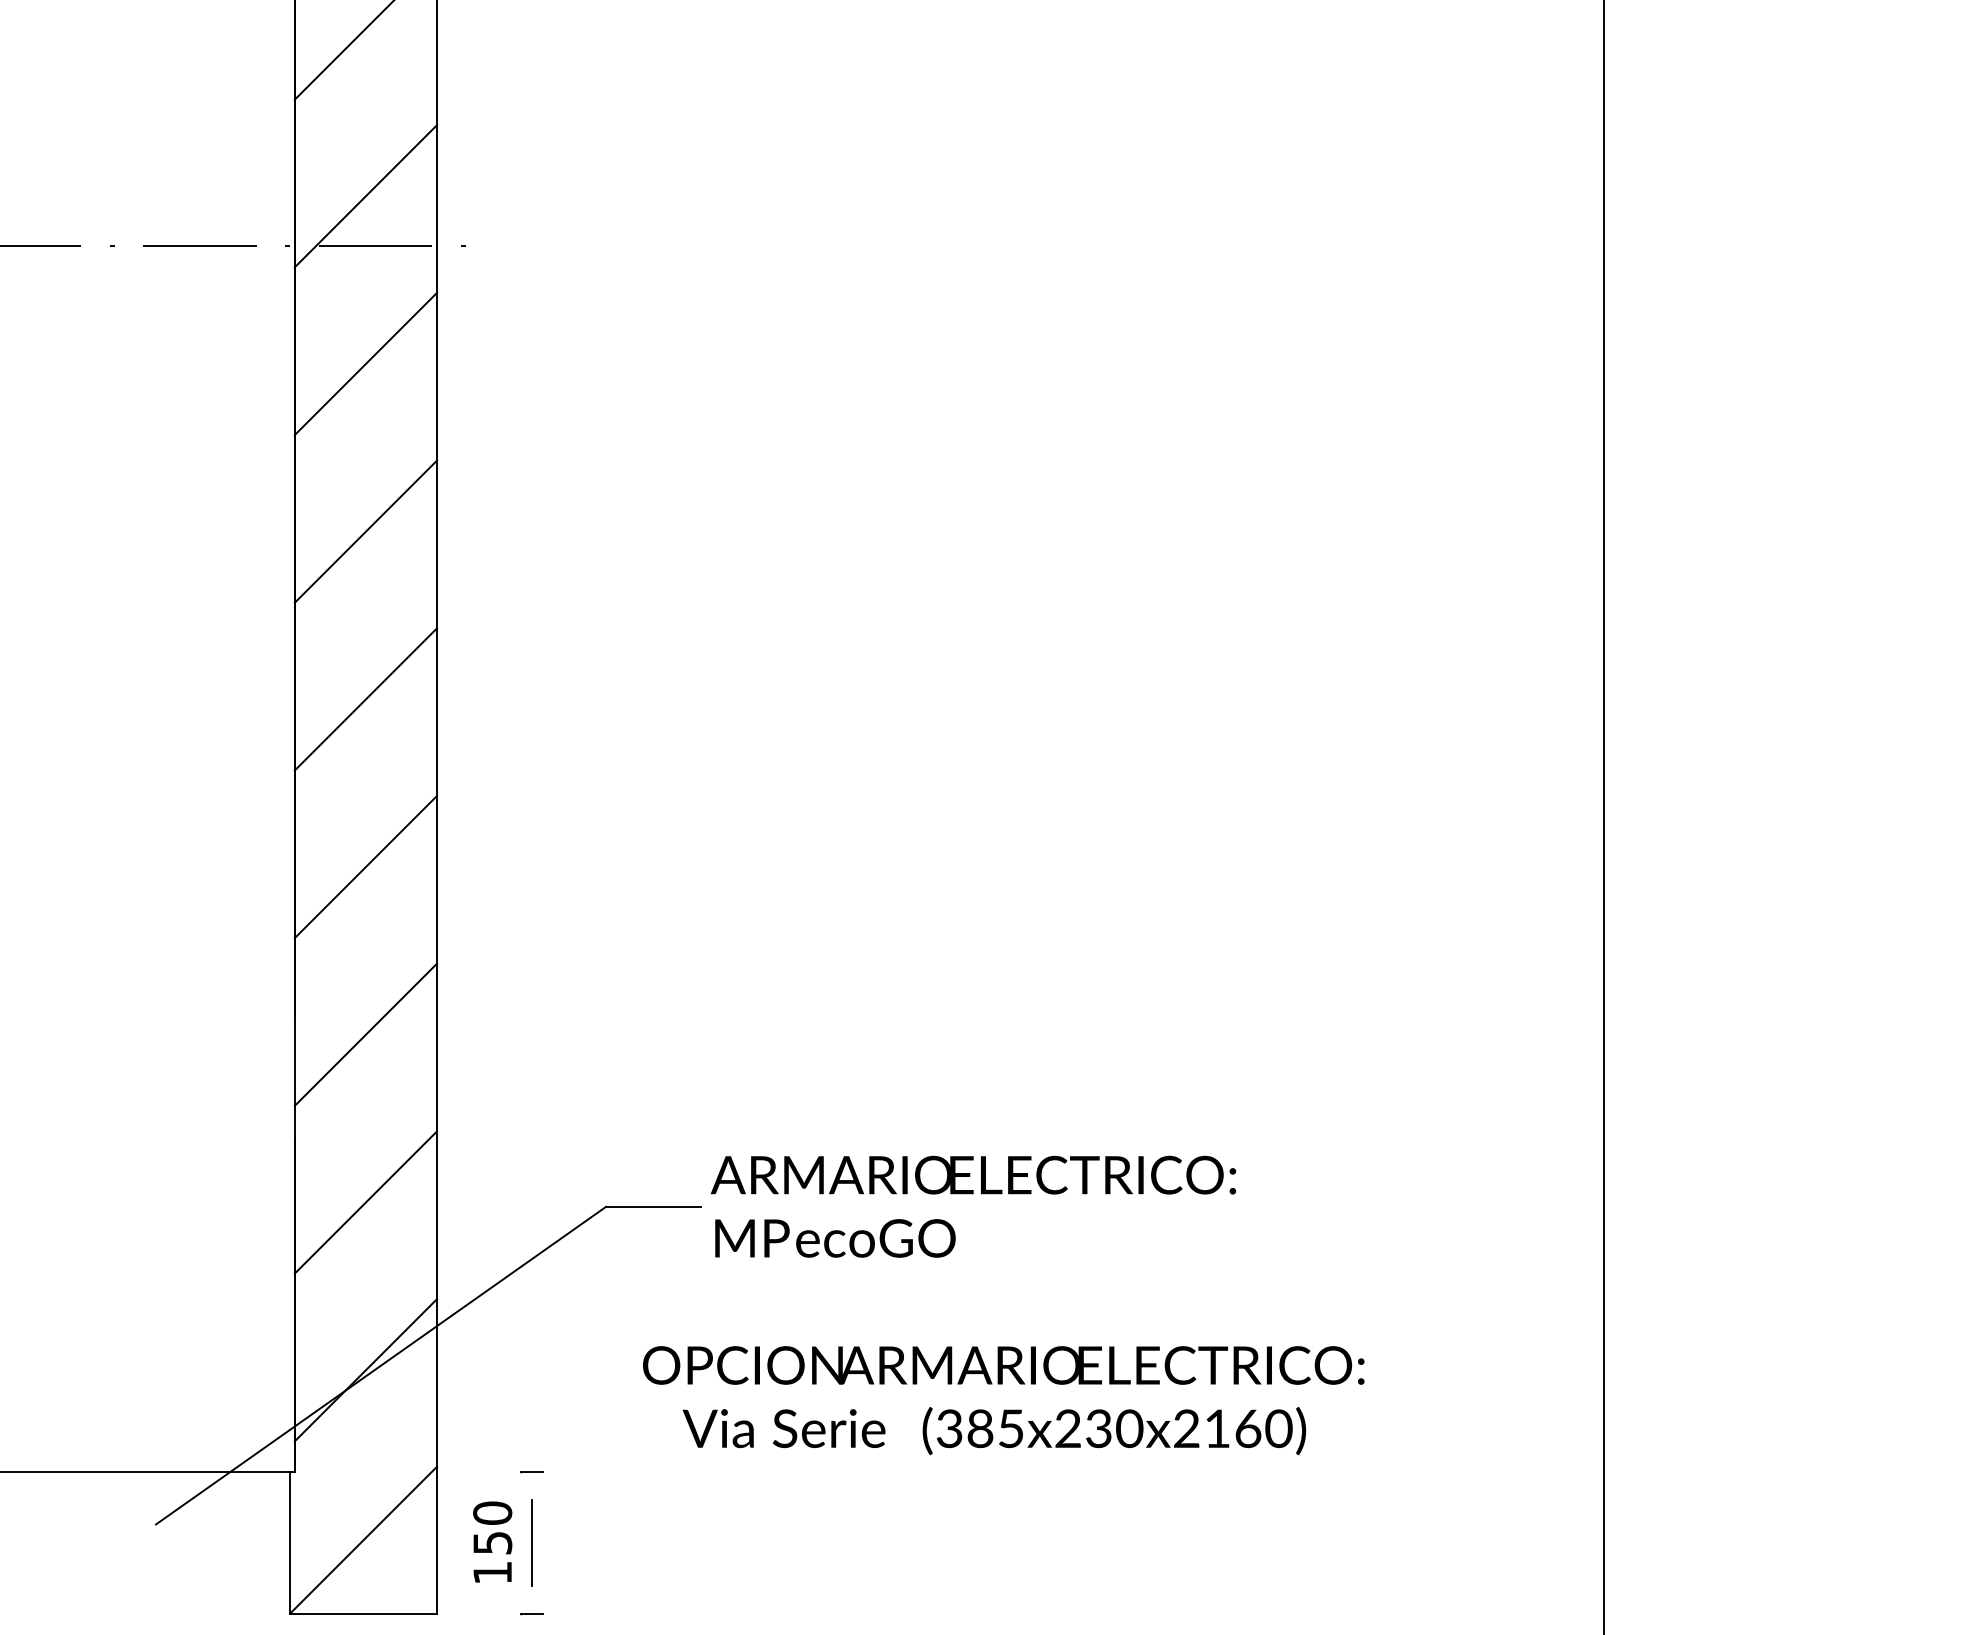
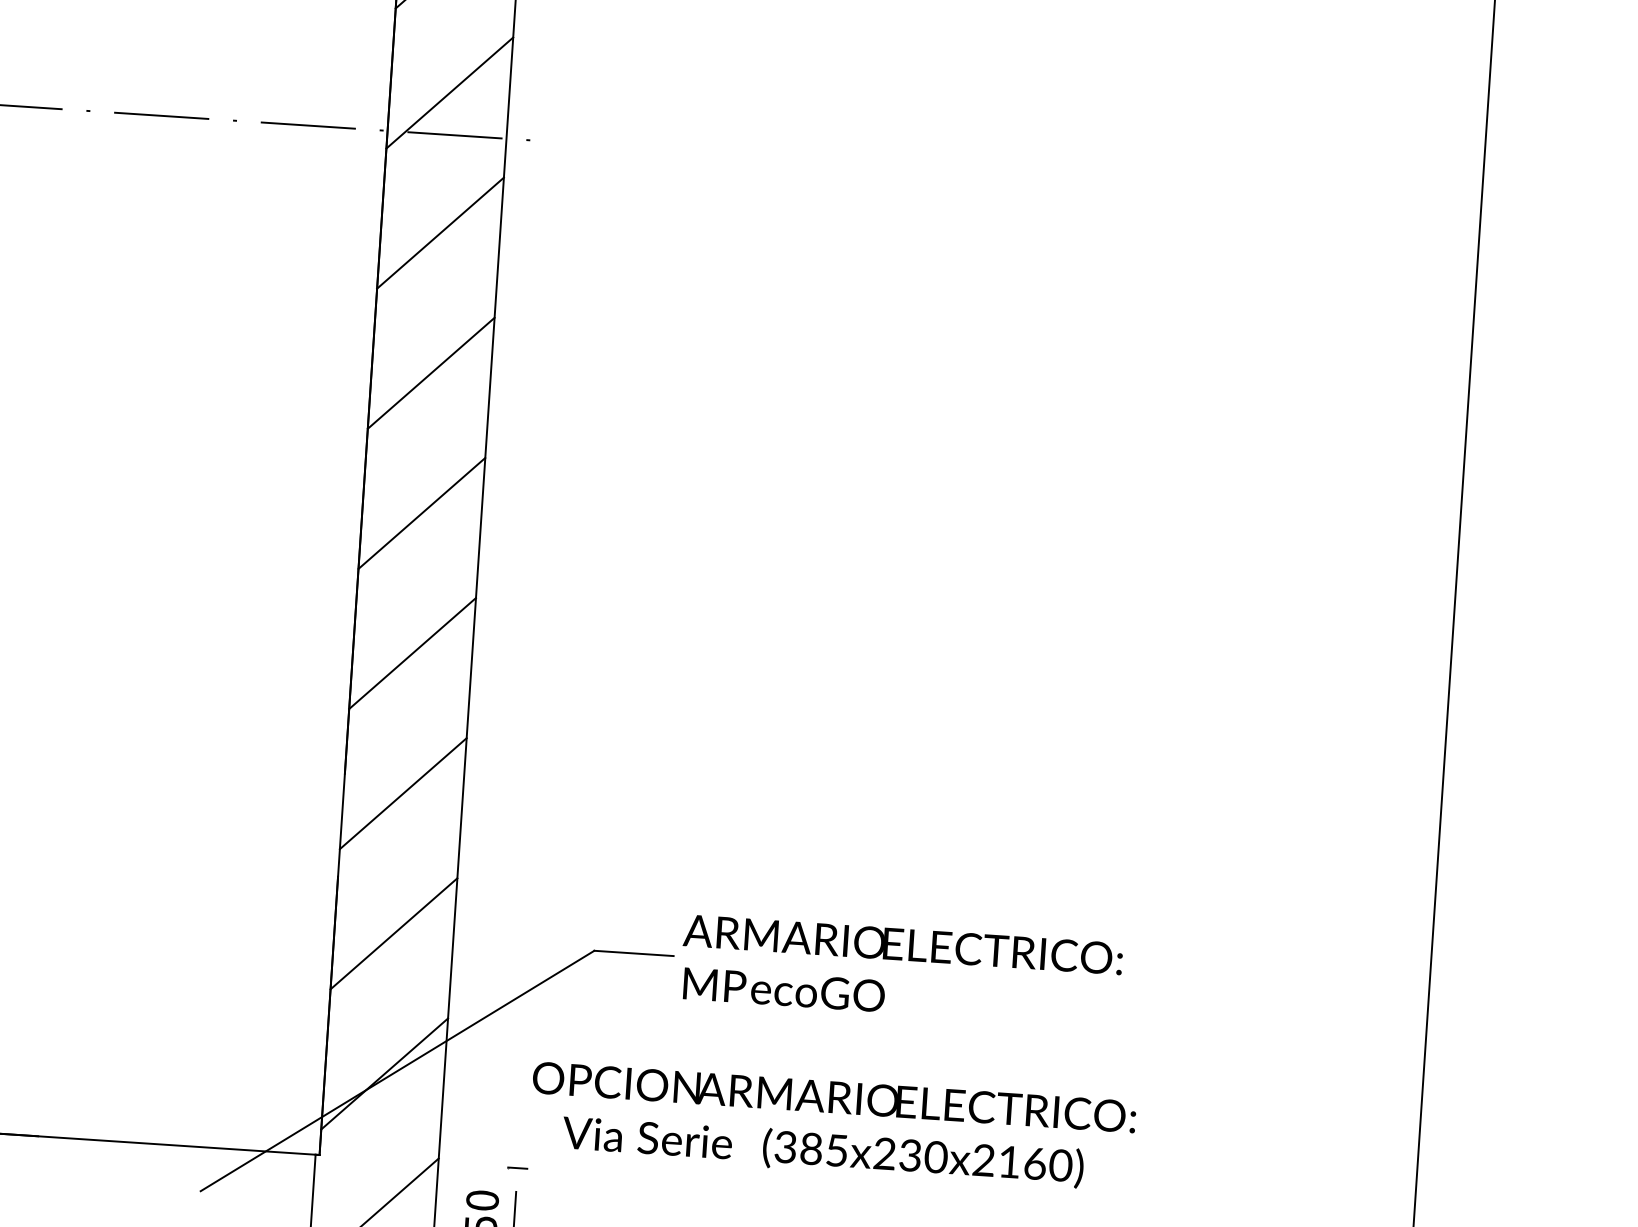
text: (1003, 1400) -> (832, 1126), moved

